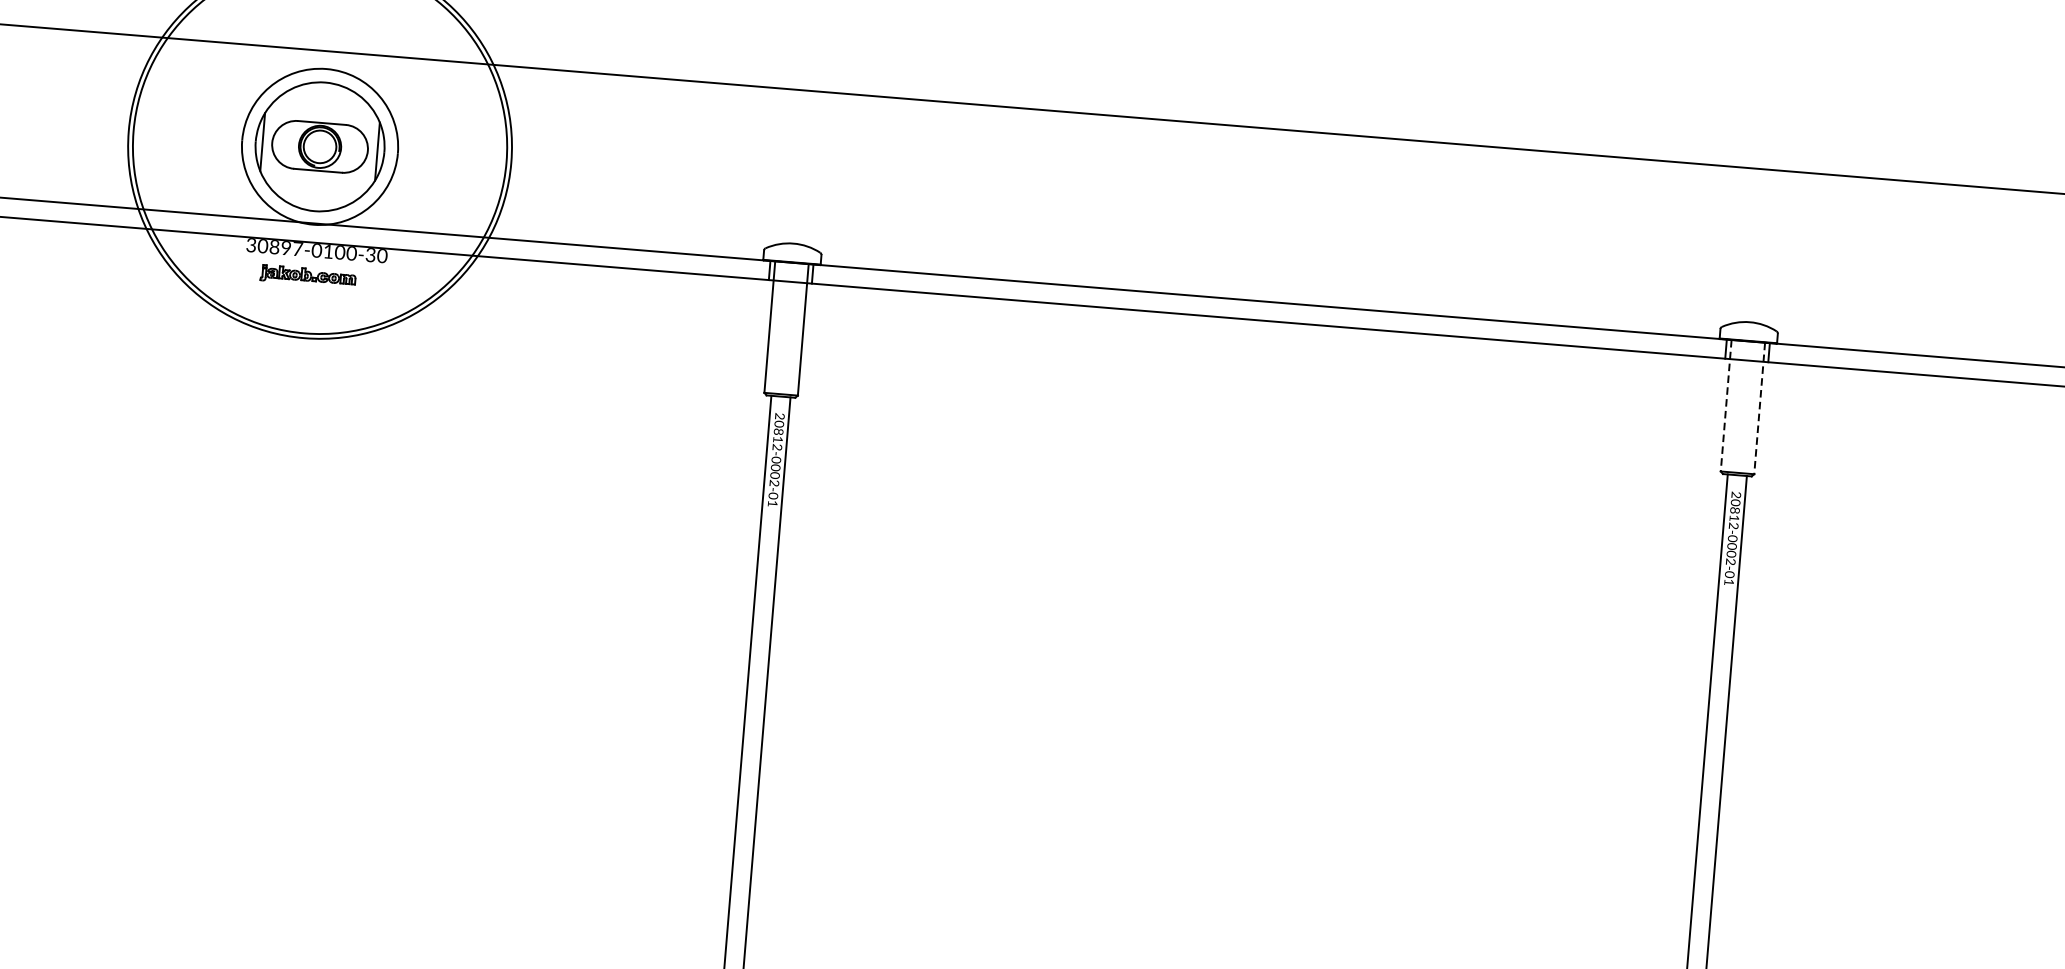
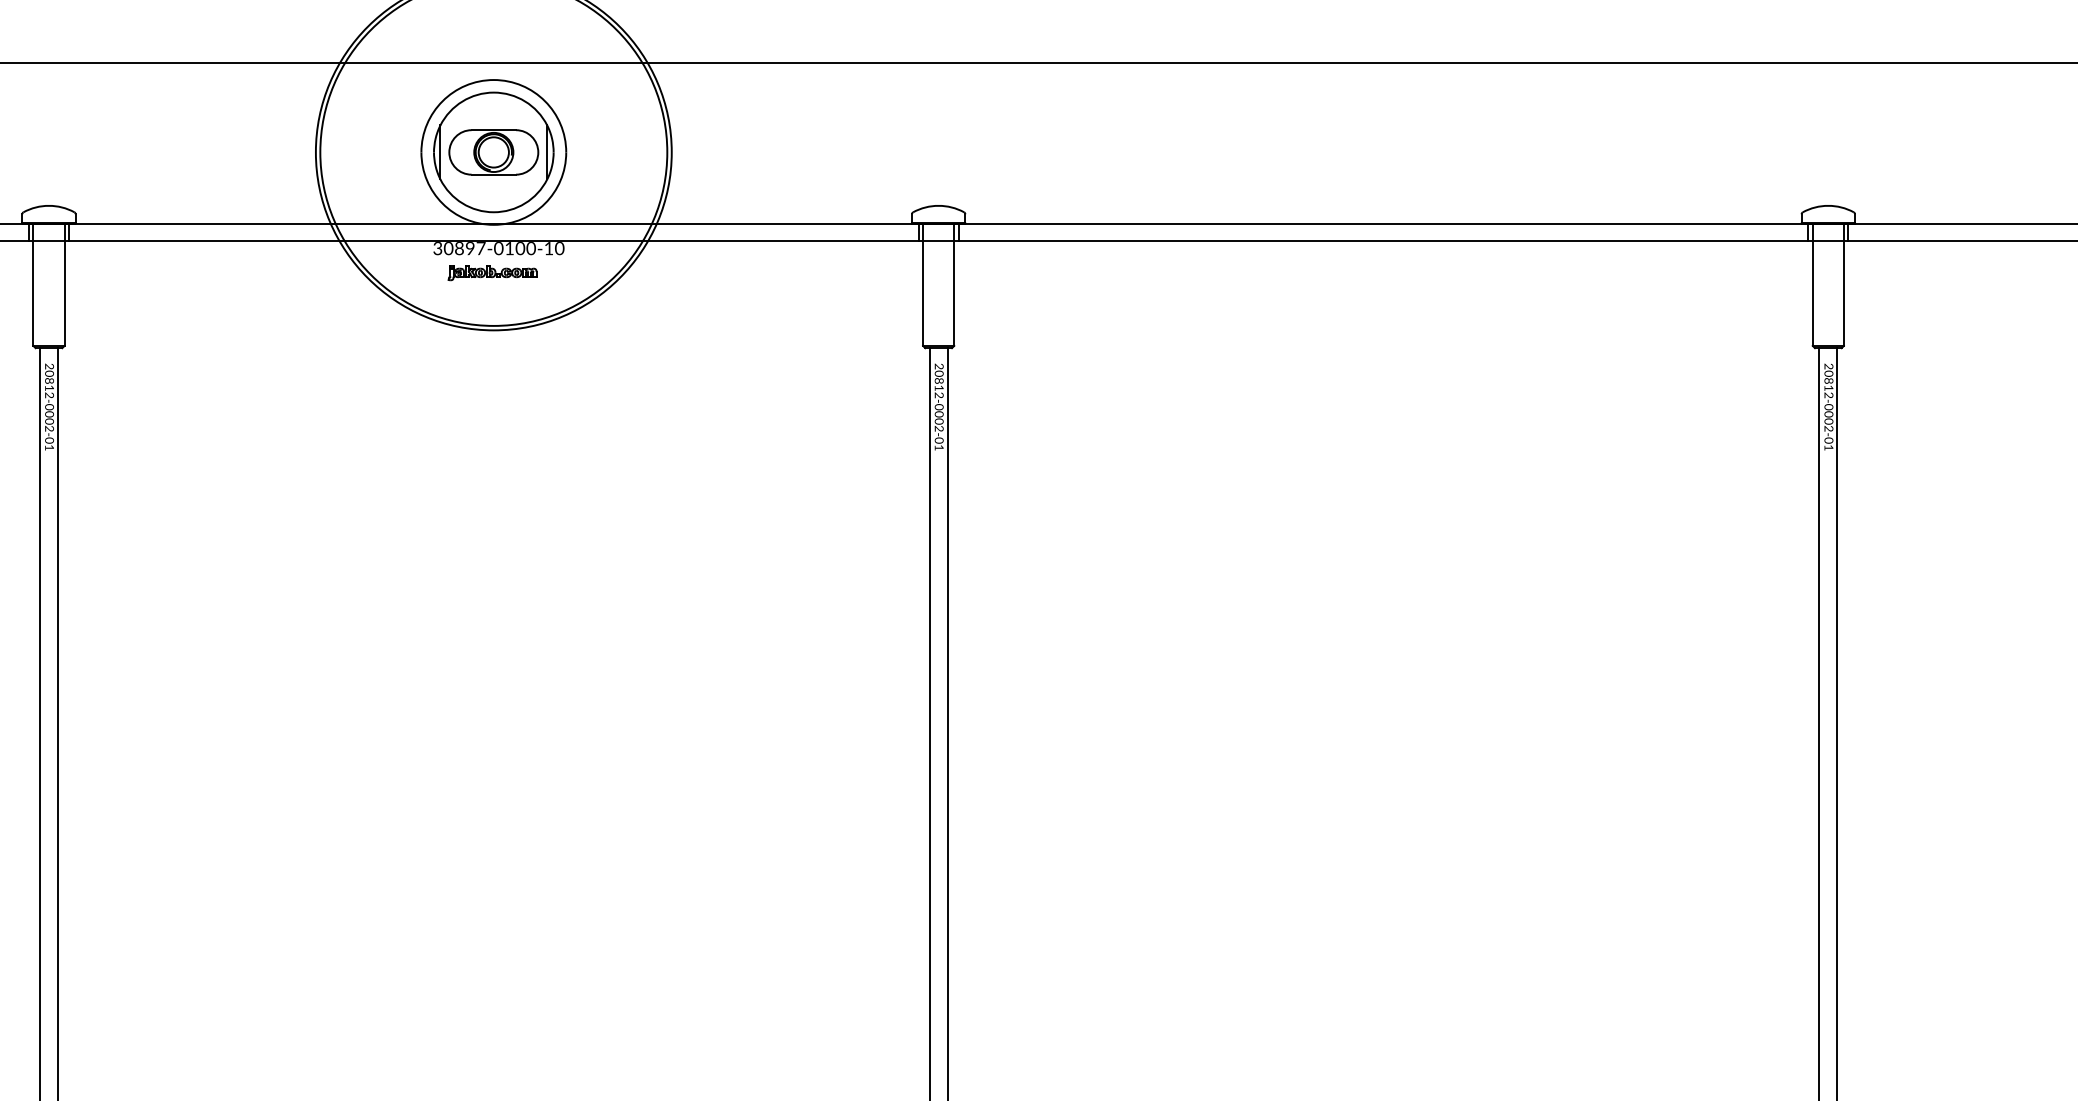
text: (370, 254) -> (548, 248), 30897-0100-30 -> 30897-0100-10
line: (1725, 406) -> (1812, 285), dashed -> solid
line: (1759, 409) -> (1843, 285), dashed -> solid

